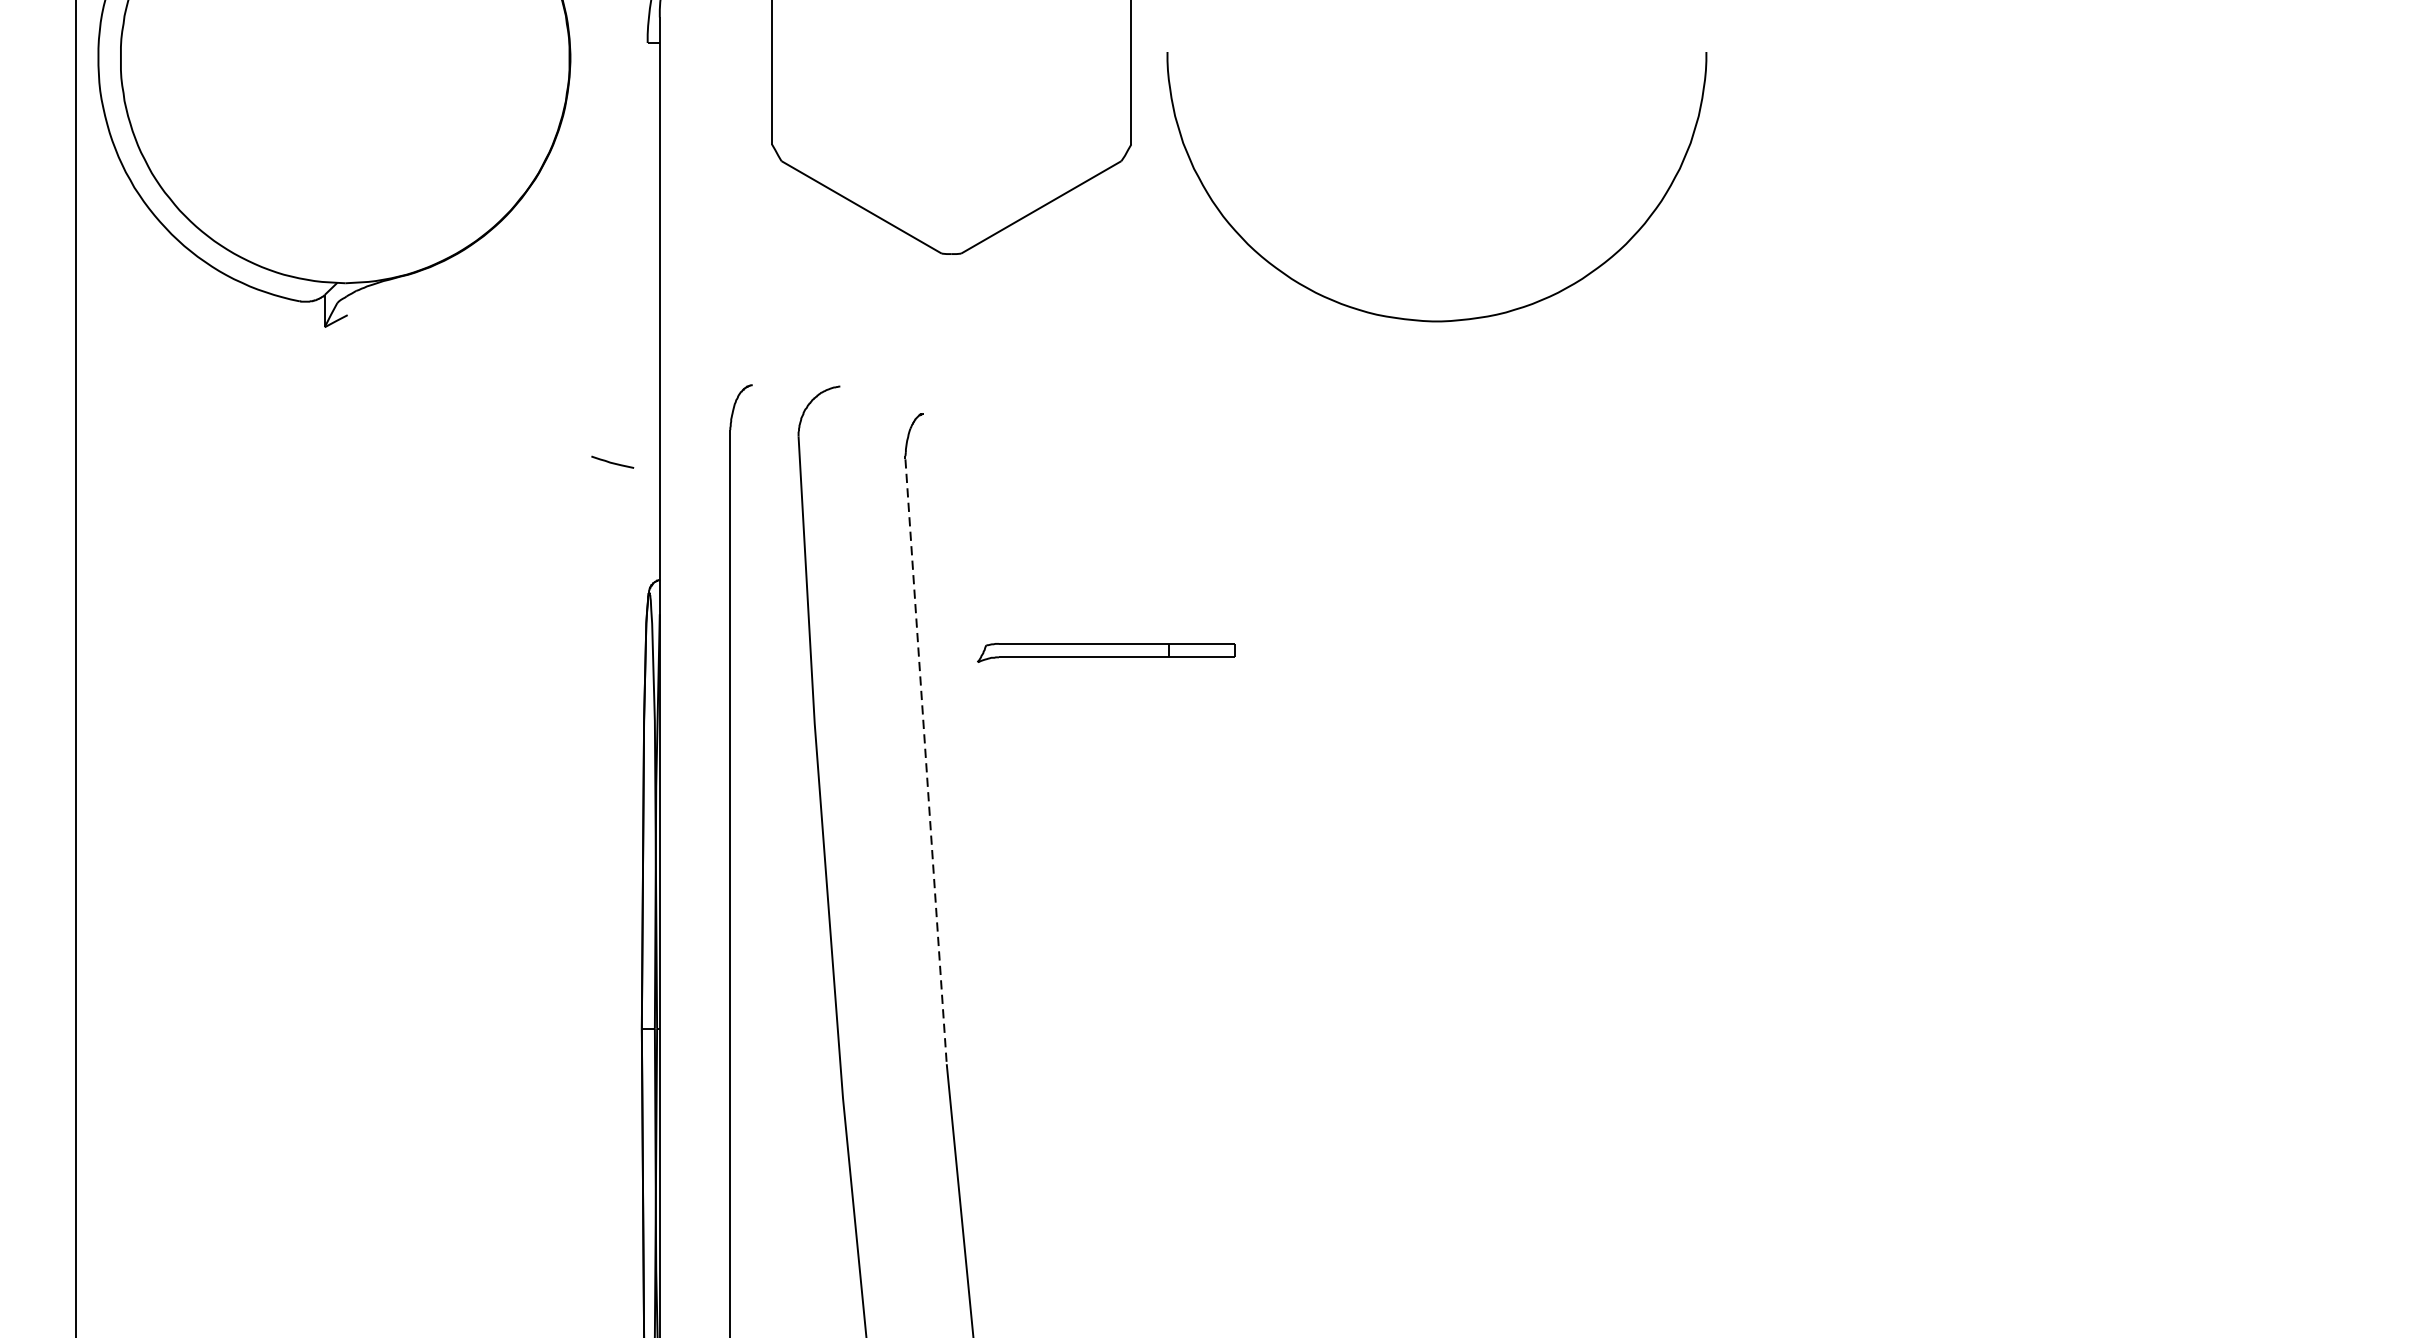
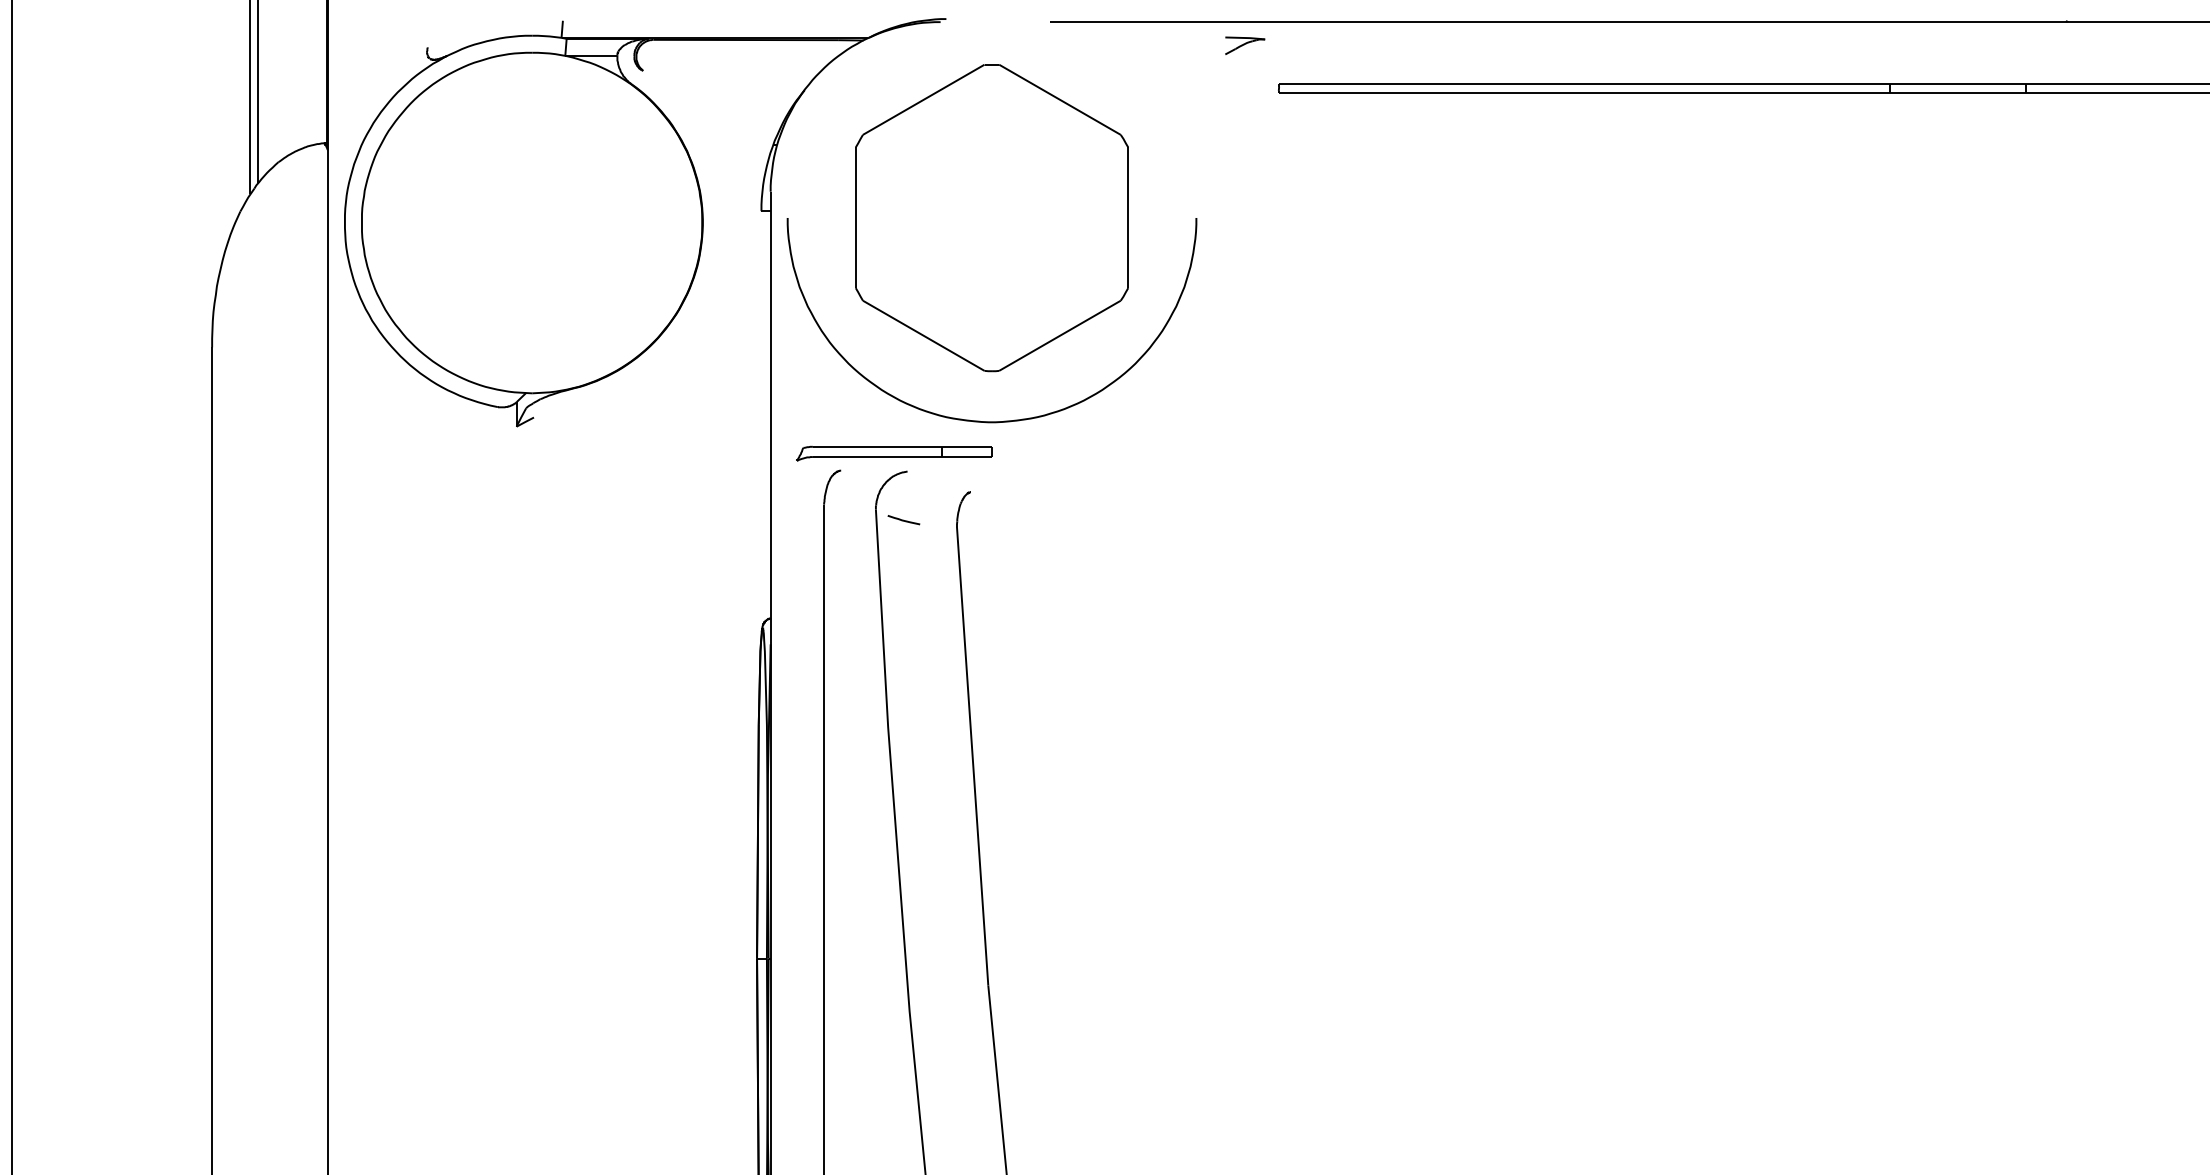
curve: (1420, 319) -> (979, 420), moved
line: (612, 462) -> (903, 520), moved
part: (1106, 652) -> (894, 453), moved
line: (925, 762) -> (972, 756), dashed -> solid

